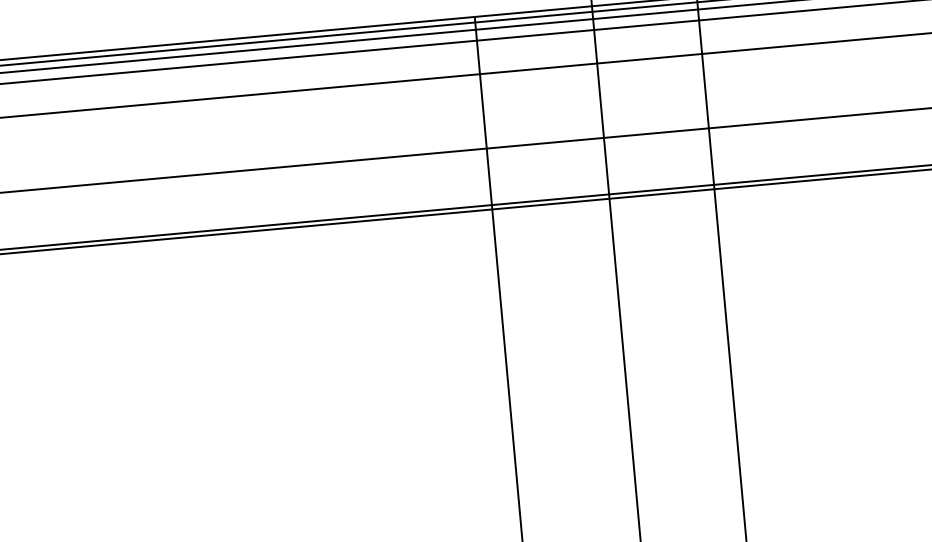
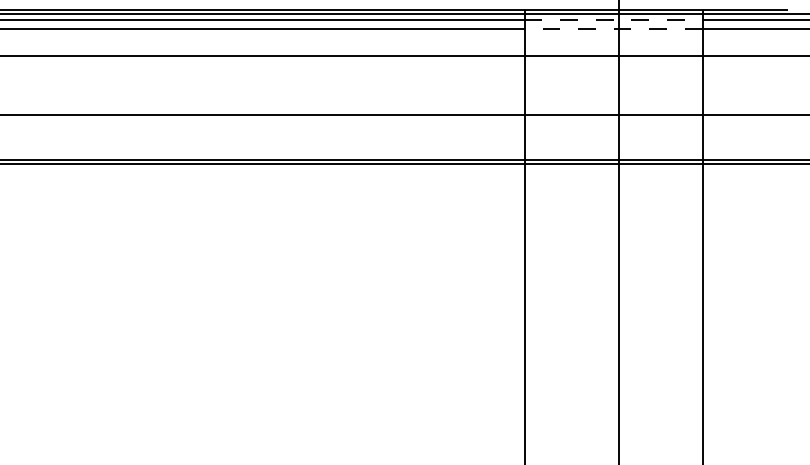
line: (586, 19) -> (613, 19), solid -> dashed
line: (587, 30) -> (613, 28), solid -> dashed

